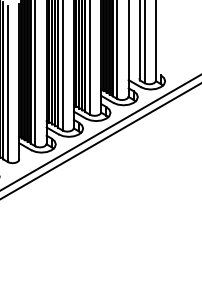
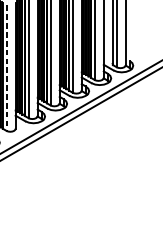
line: (8, 84) -> (6, 68), solid -> dashed

